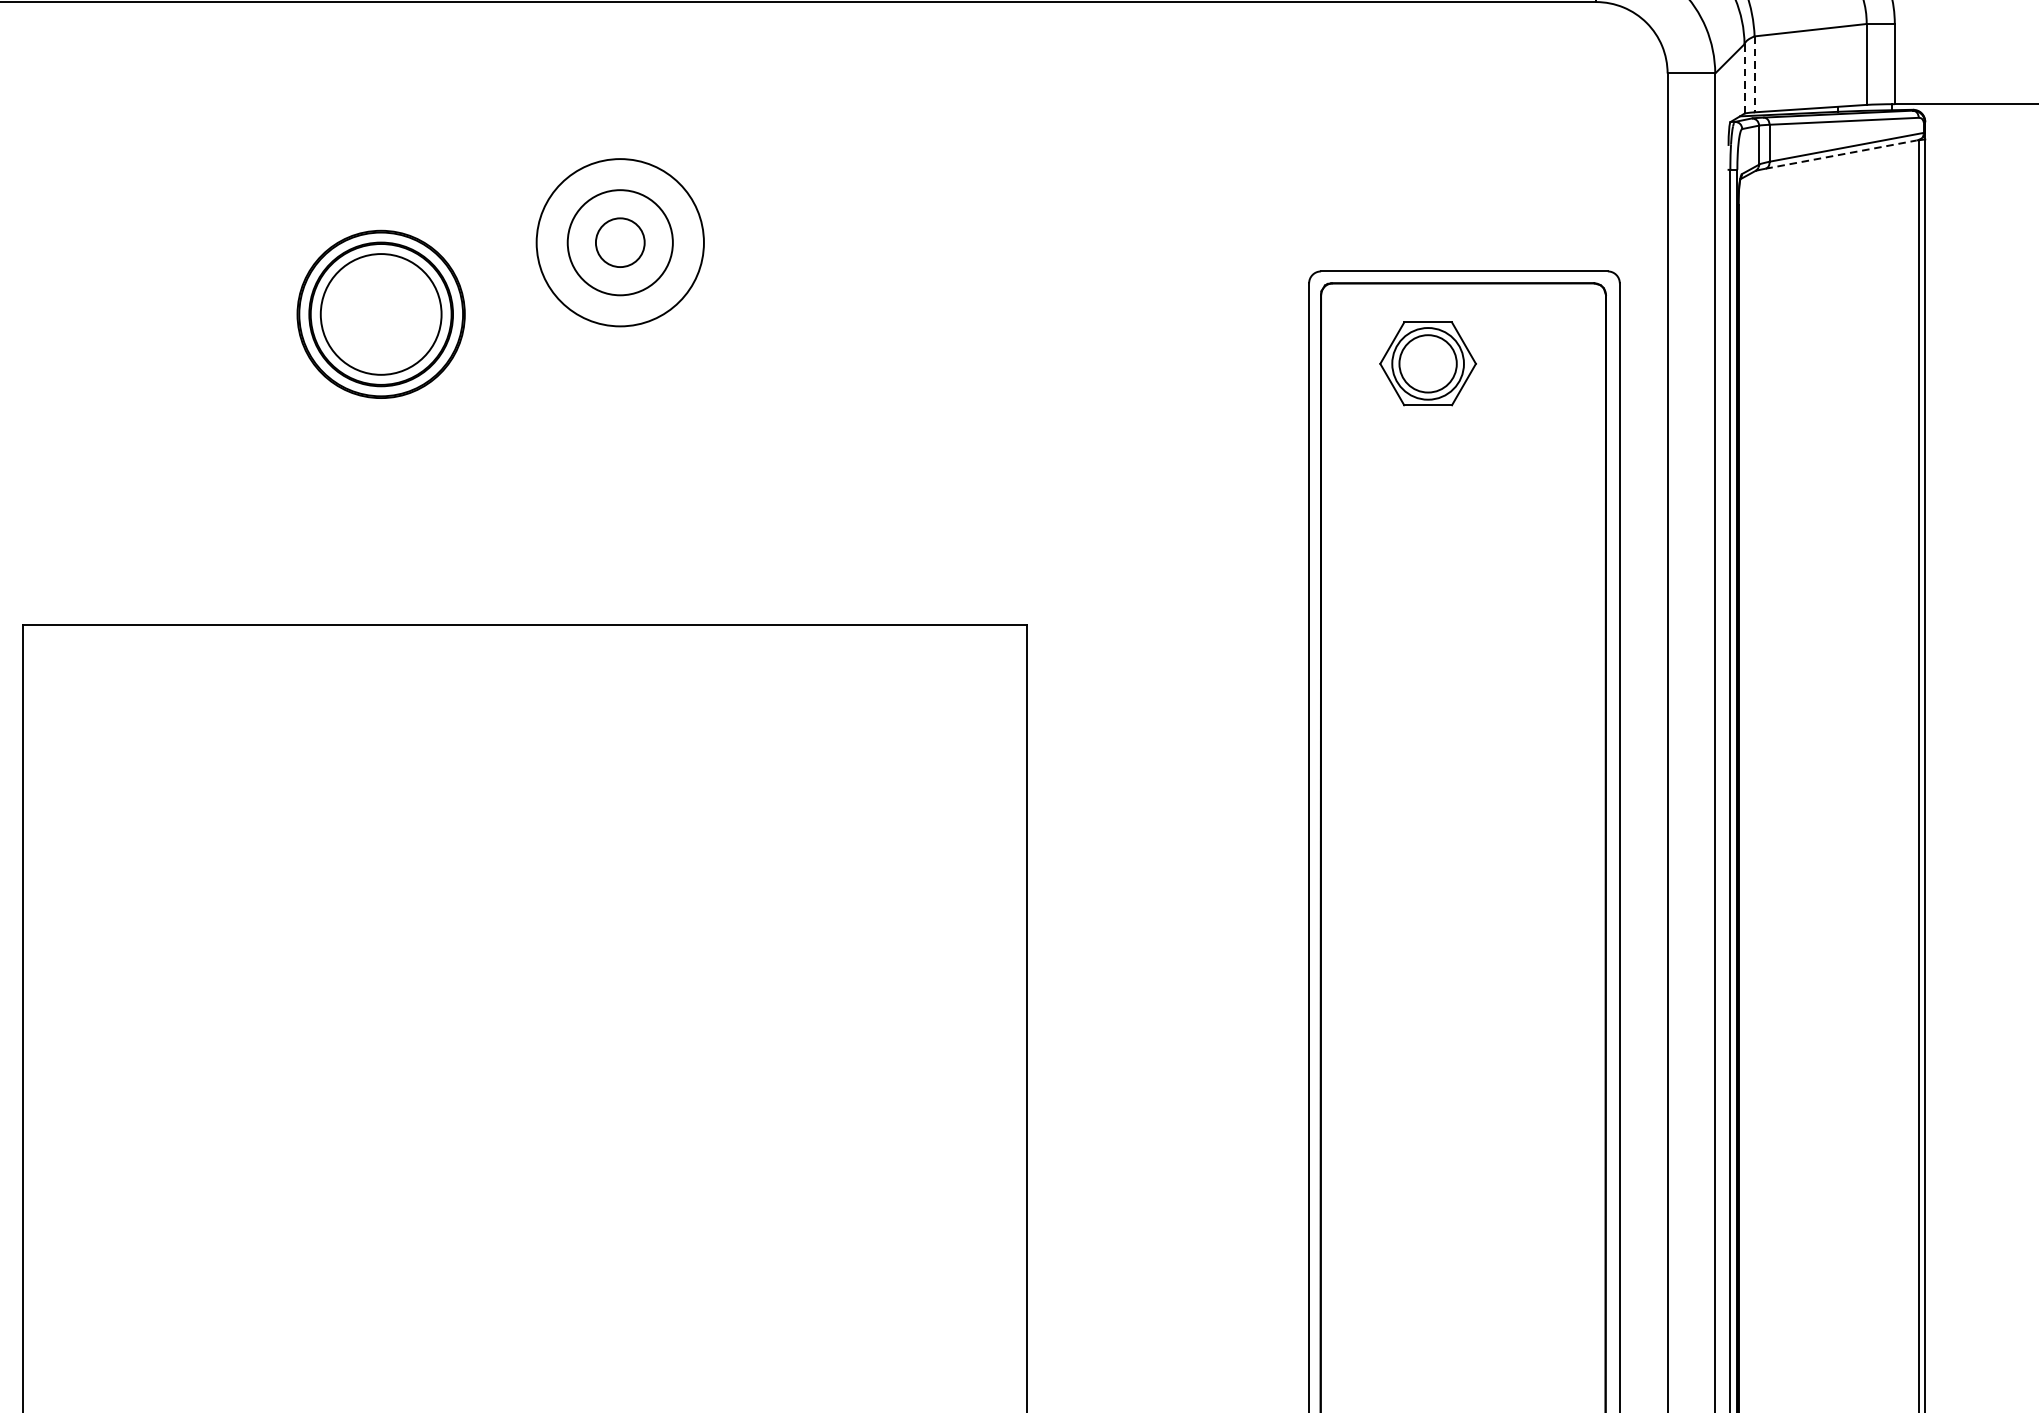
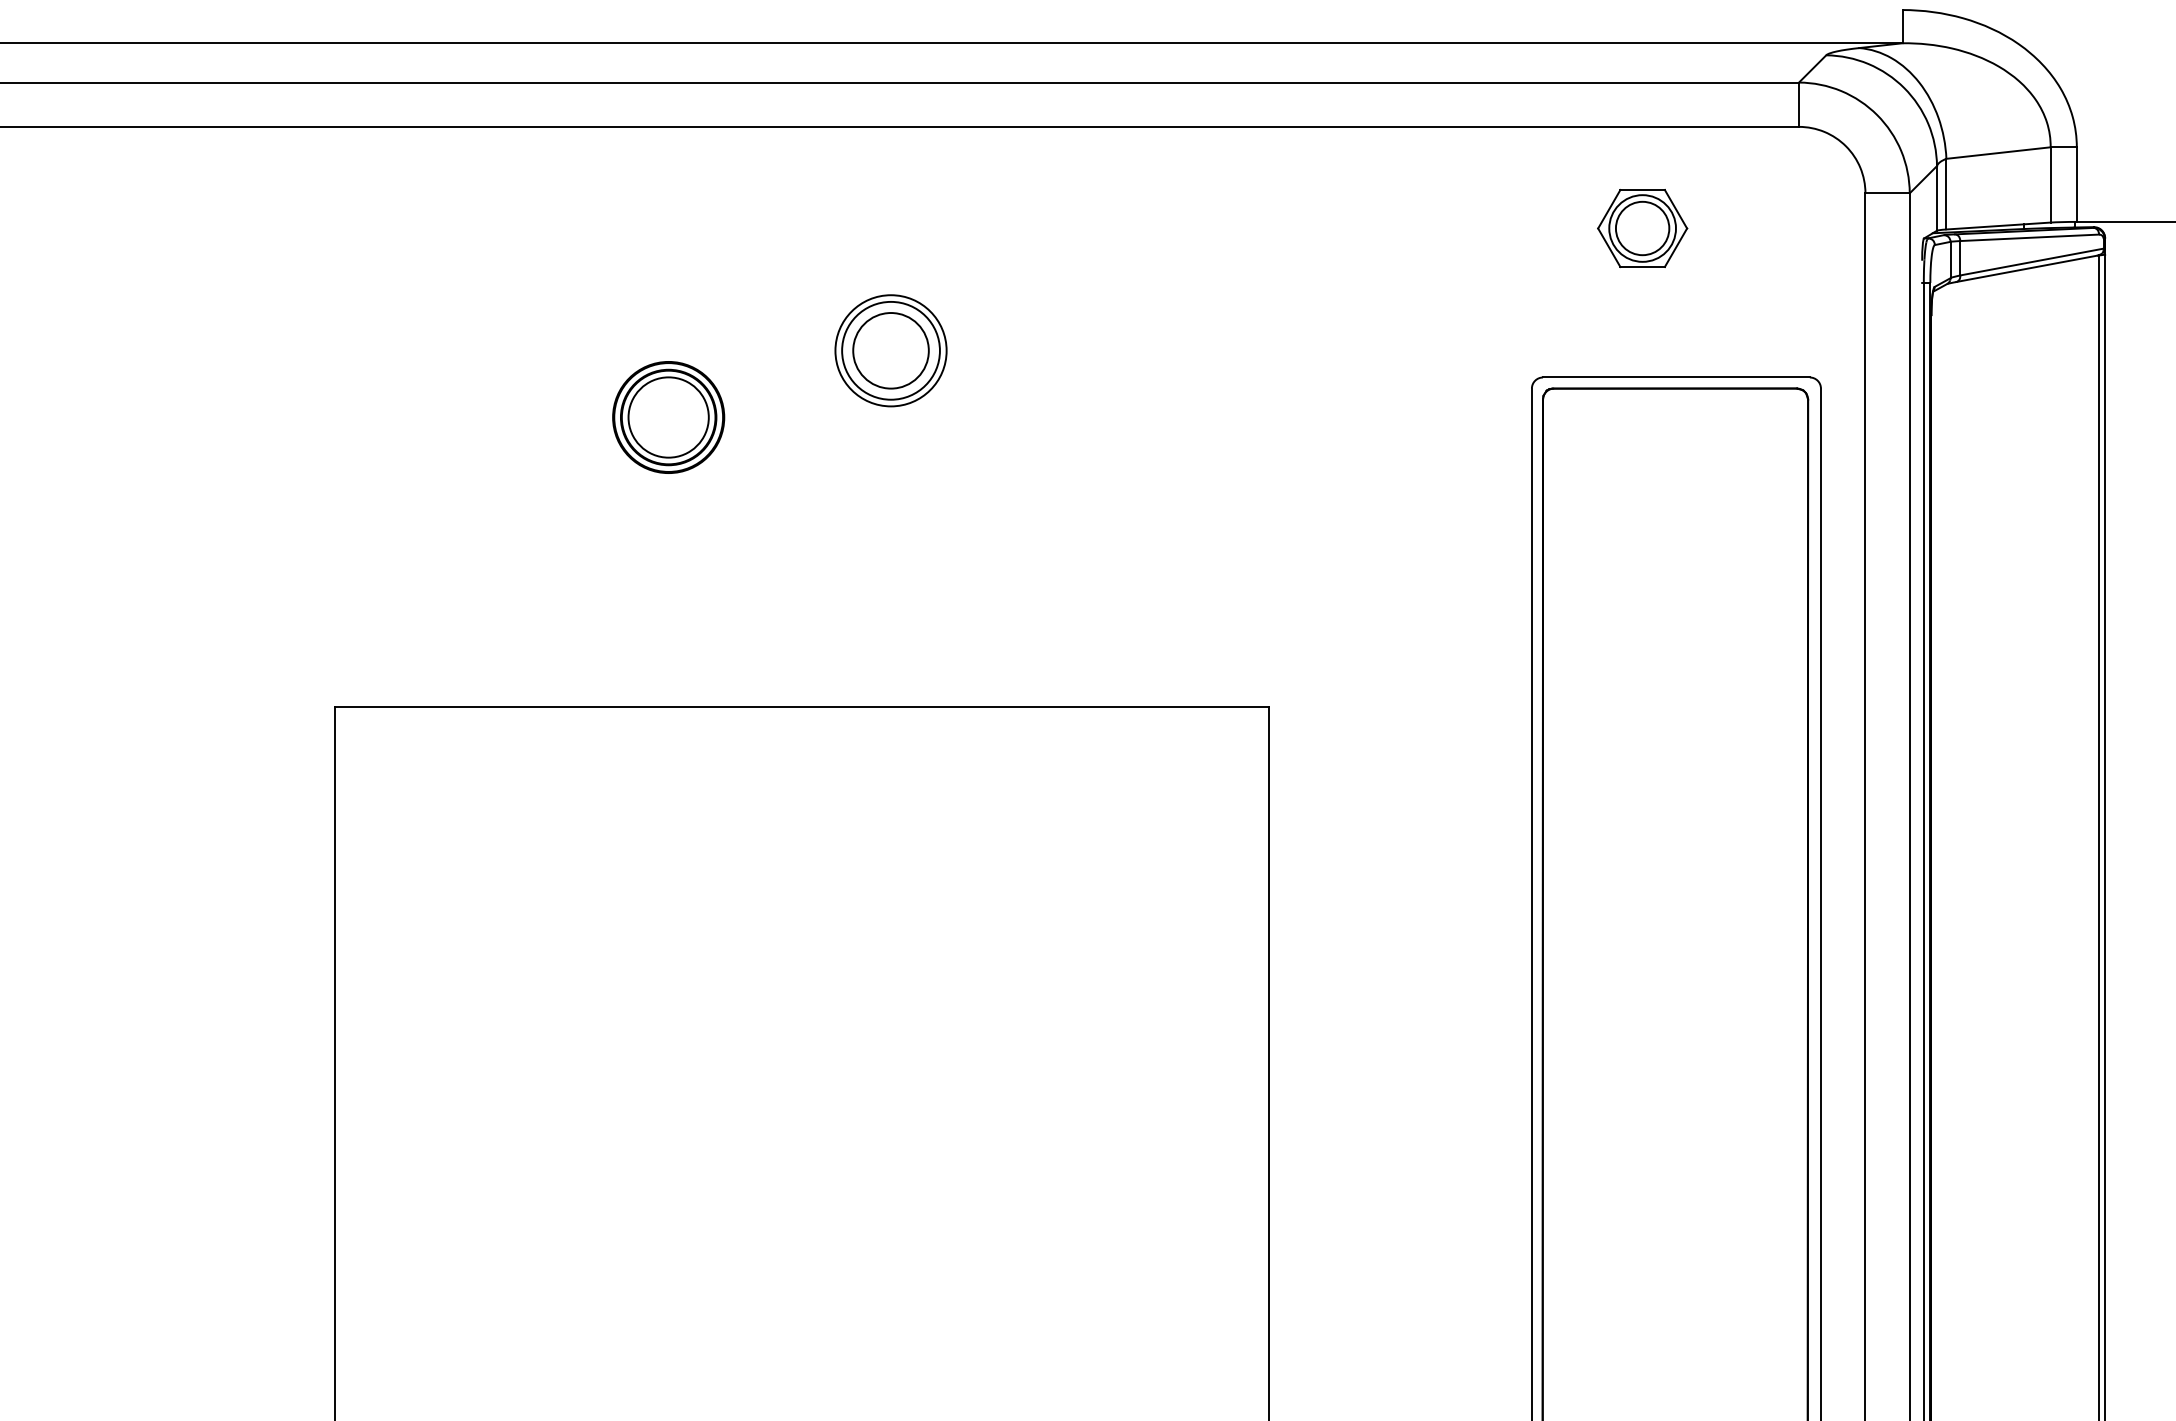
line: (1754, 74) -> (1946, 194), dashed -> solid
line: (1745, 79) -> (1937, 198), dashed -> solid
line: (1841, 154) -> (2027, 268), dashed -> solid
circle: (619, 242) -> (890, 350), size x0.71
circle: (619, 242) -> (890, 350), size x1.67
part: (381, 314) -> (668, 417), size x0.71
part: (1427, 363) -> (1642, 228), moved

